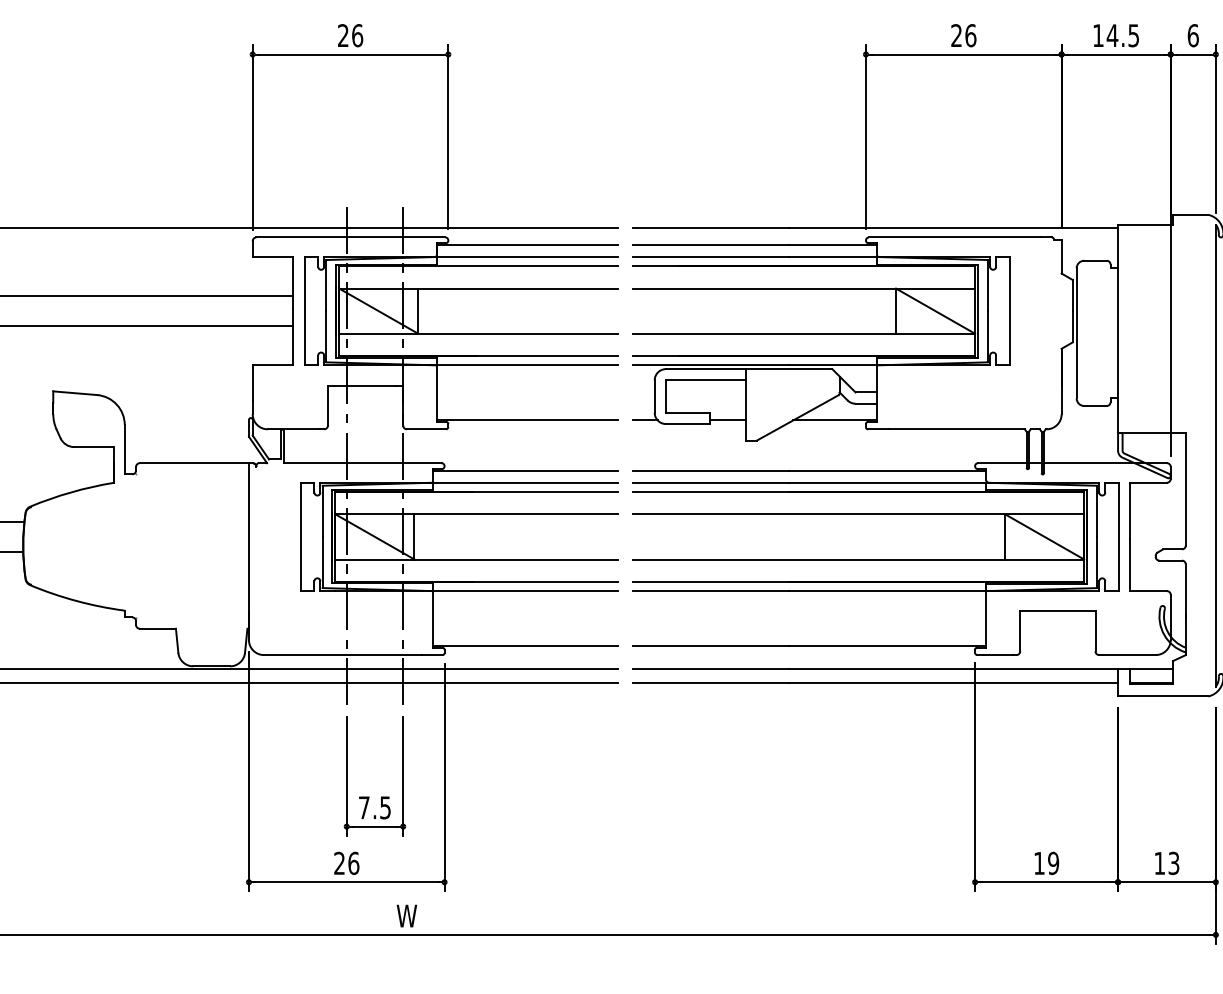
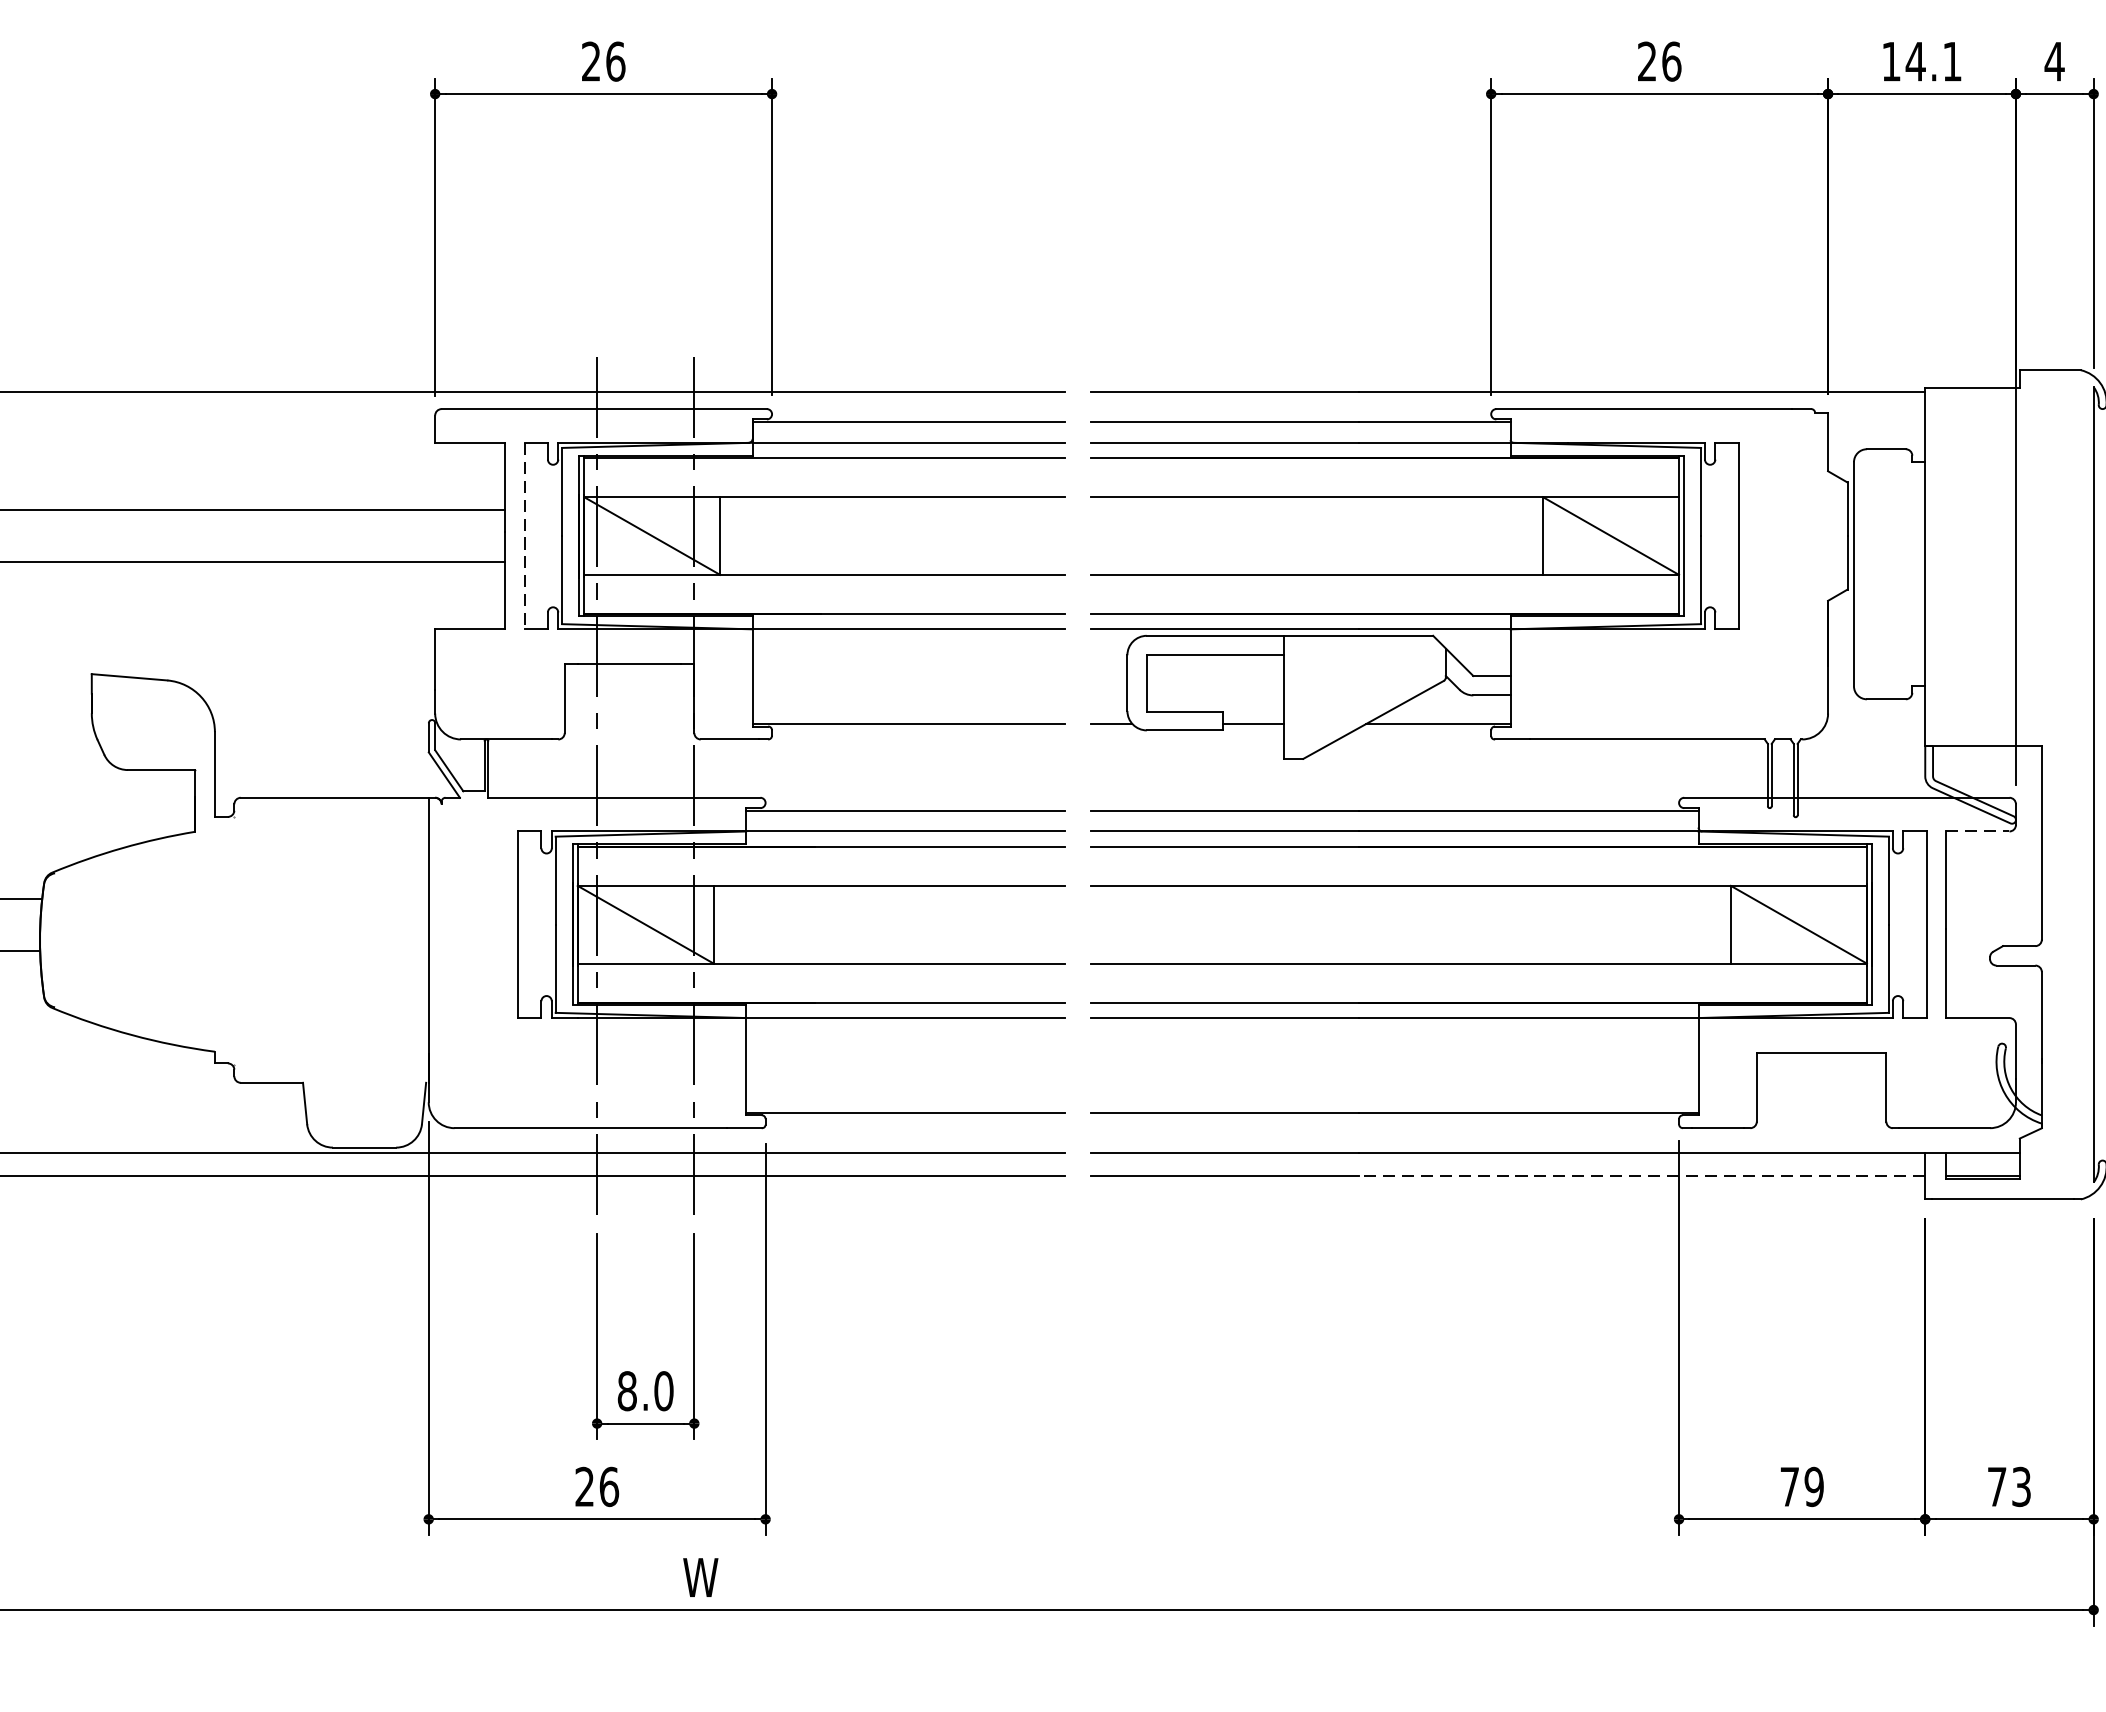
text: (1133, 35) -> (1951, 61), 14.5 -> 14.1
text: (1193, 35) -> (2055, 61), 6 -> 4
line: (304, 311) -> (524, 536), solid -> dashed
line: (1149, 482) -> (1979, 831), solid -> dashed
line: (953, 682) -> (1641, 1175), solid -> dashed
text: (374, 807) -> (644, 1390), 7.5 -> 8.0
text: (1039, 863) -> (1789, 1487), 19 -> 79
text: (1159, 863) -> (1996, 1487), 13 -> 73

